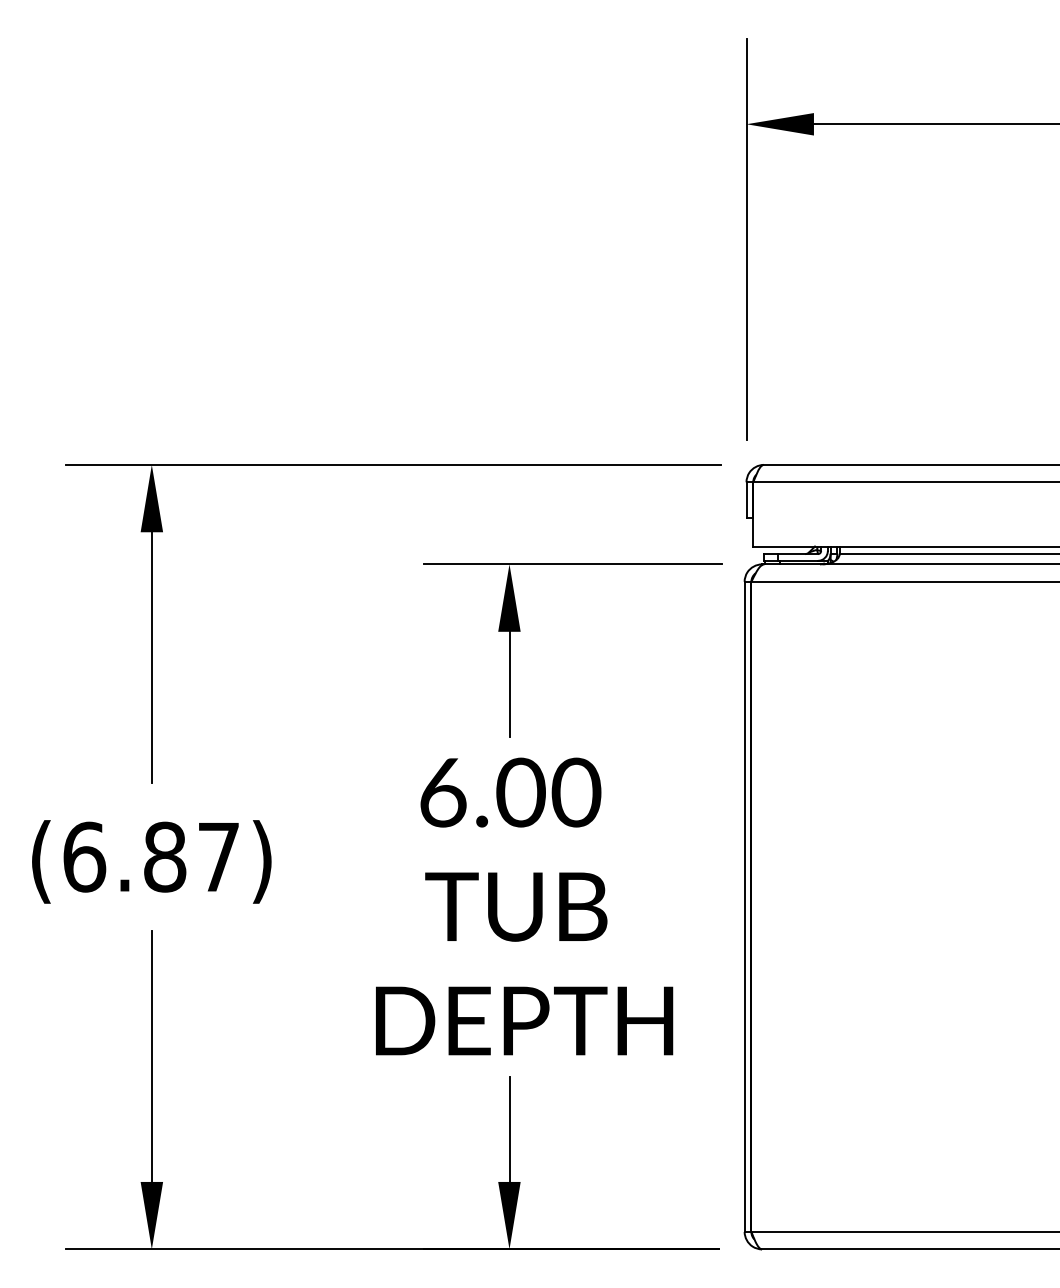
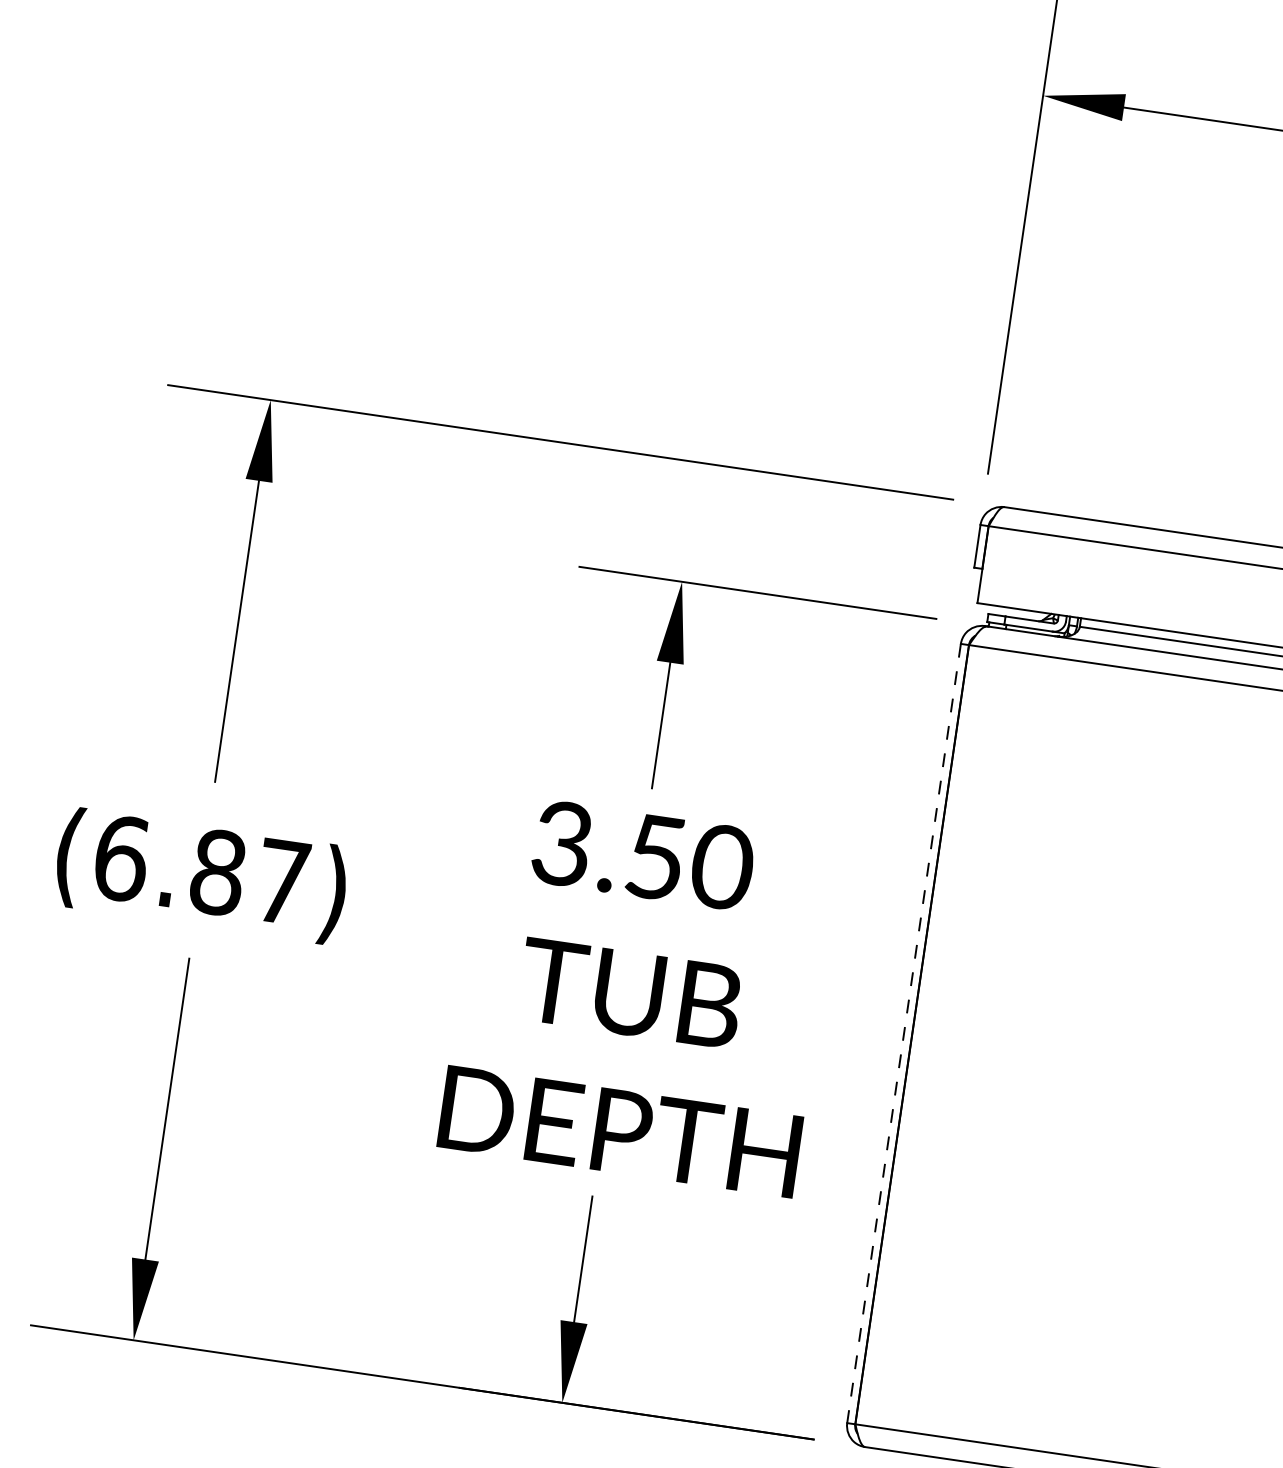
text: (482, 792) -> (609, 850), 6.00 -> 3.50
line: (744, 907) -> (903, 1034), solid -> dashed

